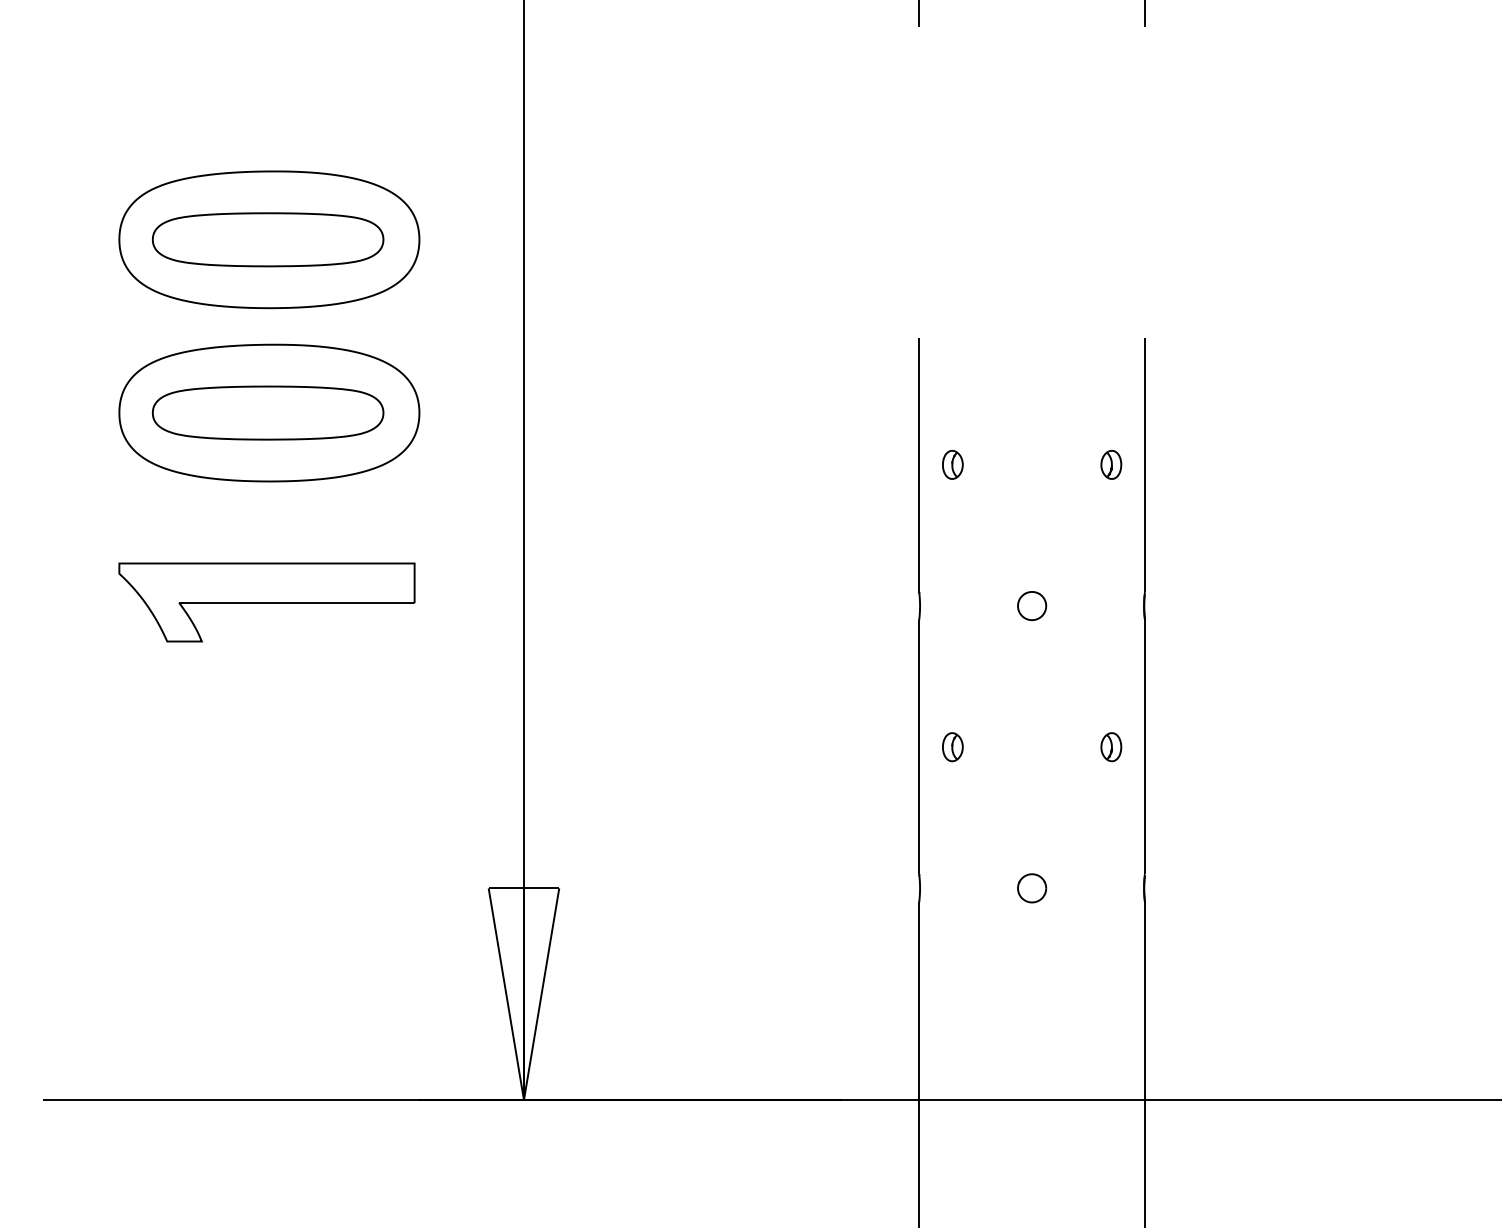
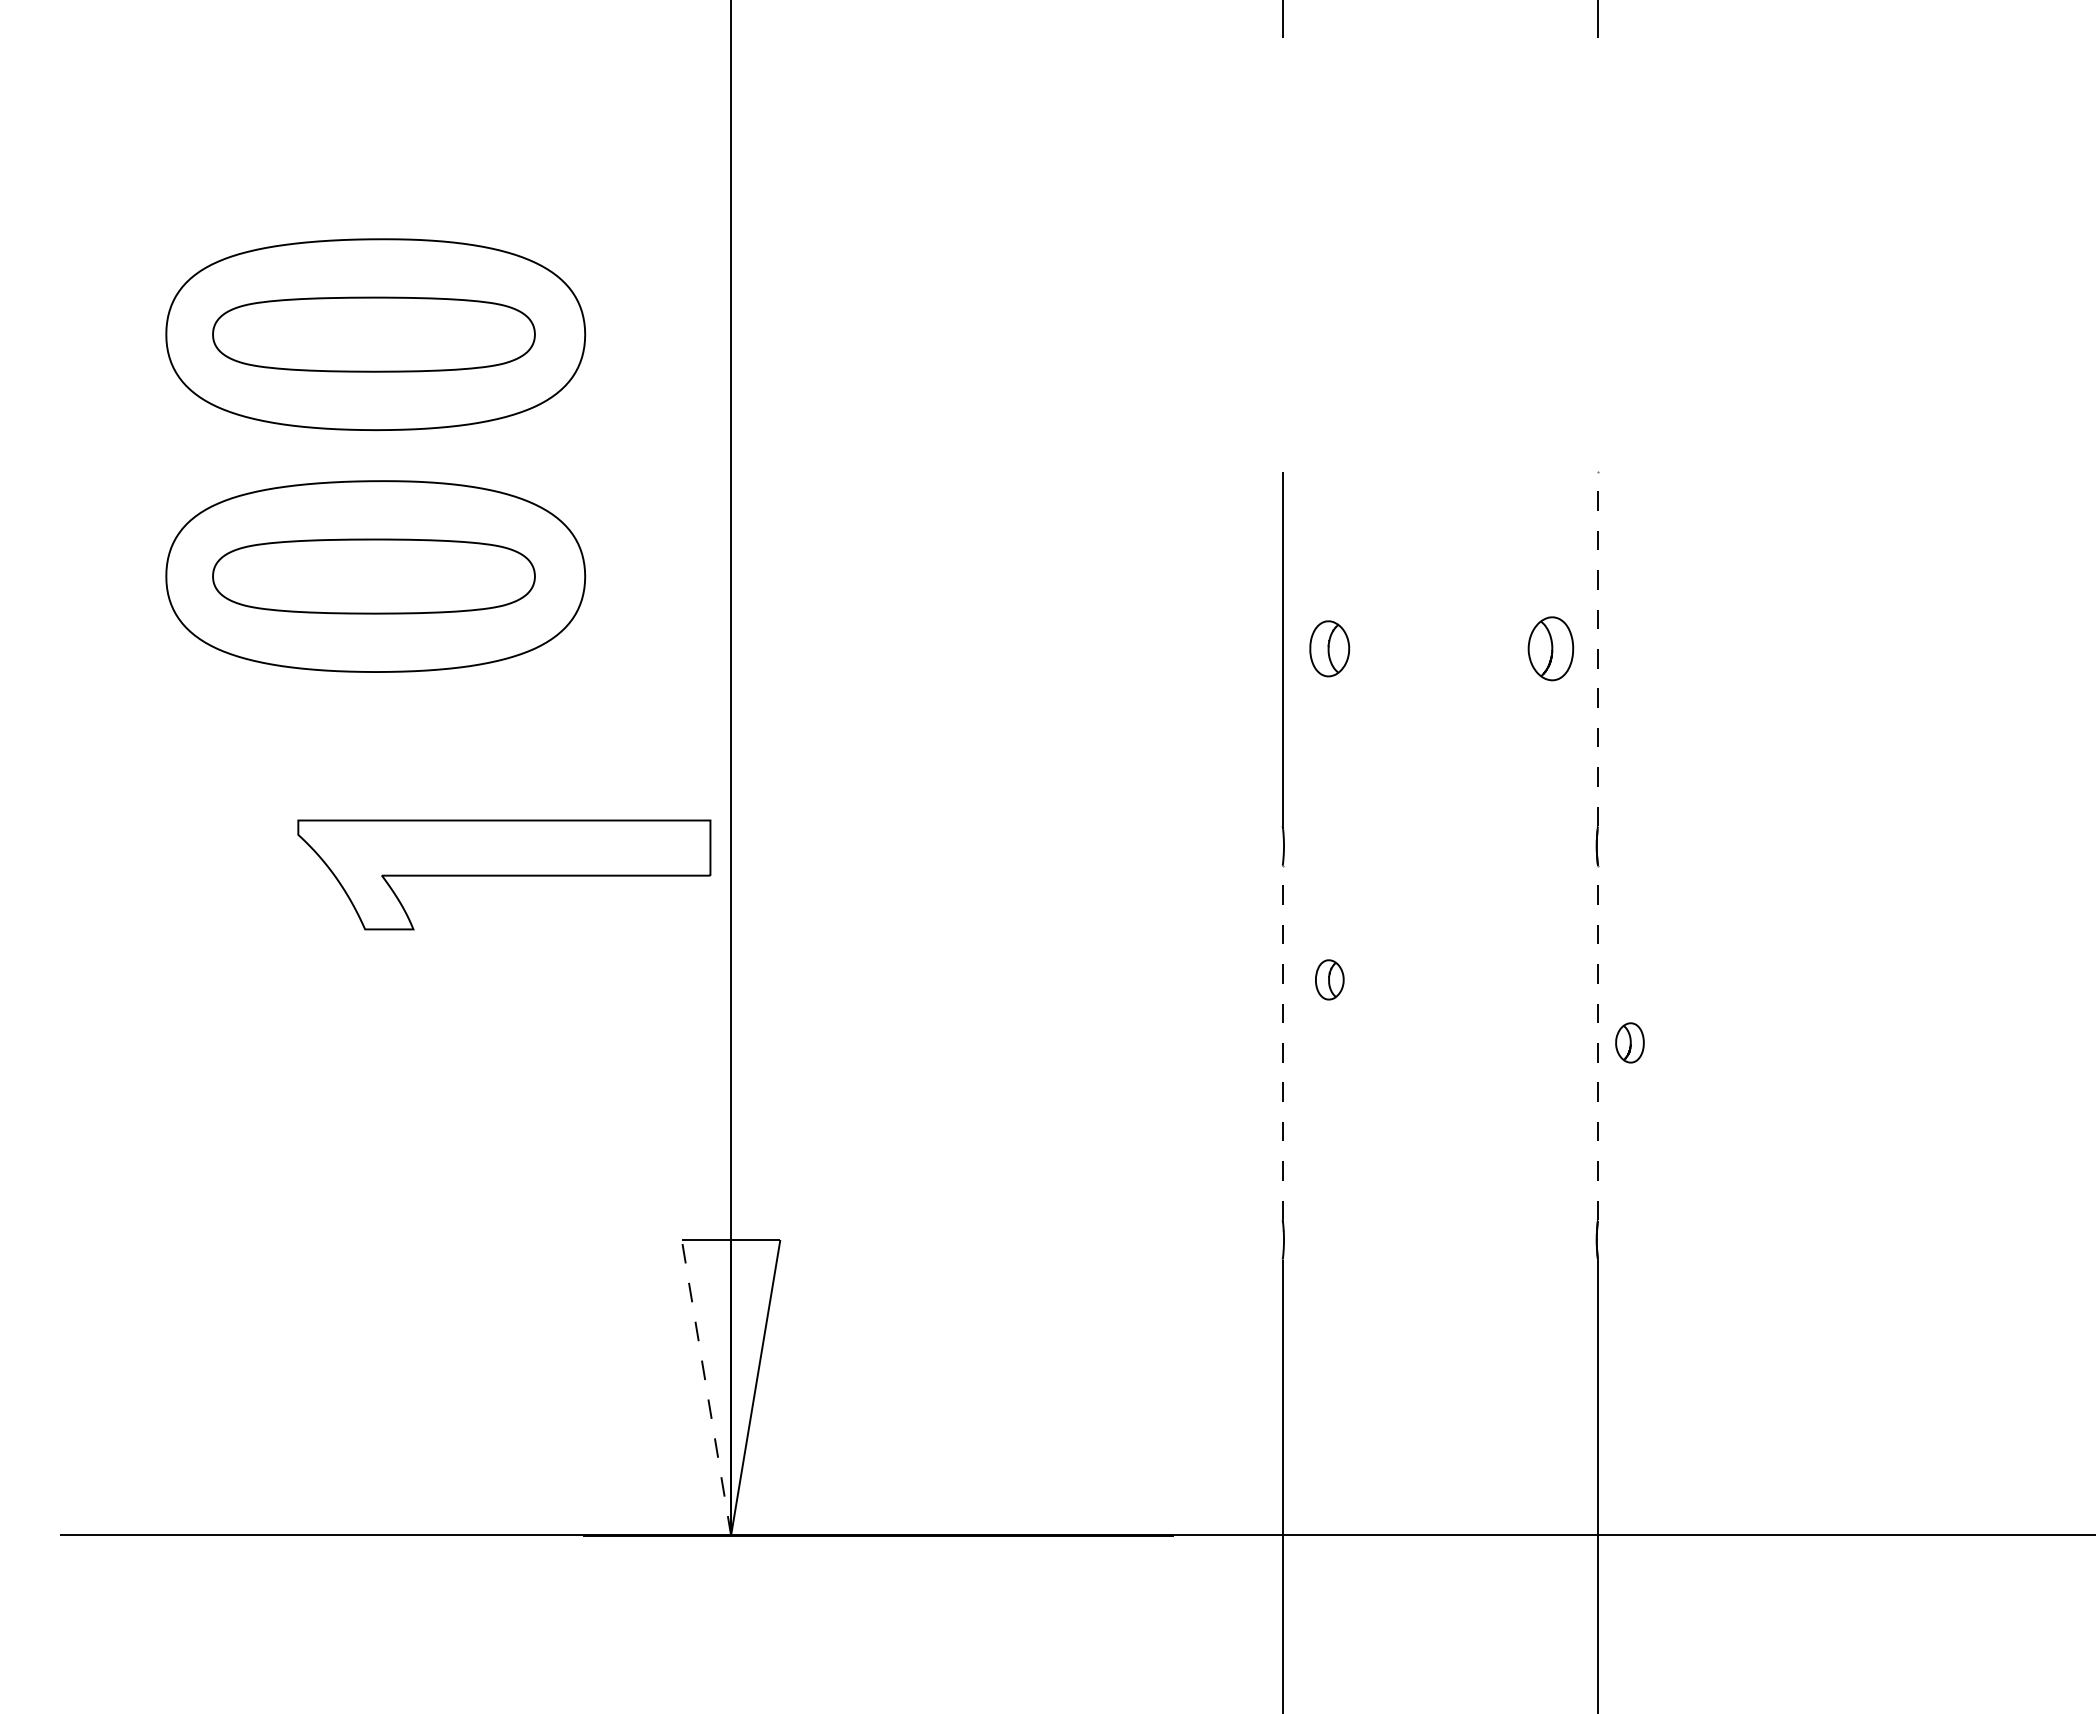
part: (952, 464) -> (1329, 648), size x1.4
part: (1110, 464) -> (1550, 648), size x1.6
line: (1145, 464) -> (1598, 648), solid -> dashed
part: (267, 602) -> (504, 874), moved
part: (1031, 605) -> (1439, 845), removed
line: (918, 746) -> (1282, 1042), solid -> dashed
part: (952, 746) -> (1329, 979), moved
part: (1110, 746) -> (1629, 1042), moved
line: (1145, 746) -> (1598, 1042), solid -> dashed
part: (1031, 888) -> (1439, 1239), removed
line: (506, 994) -> (706, 1387), solid -> dashed

